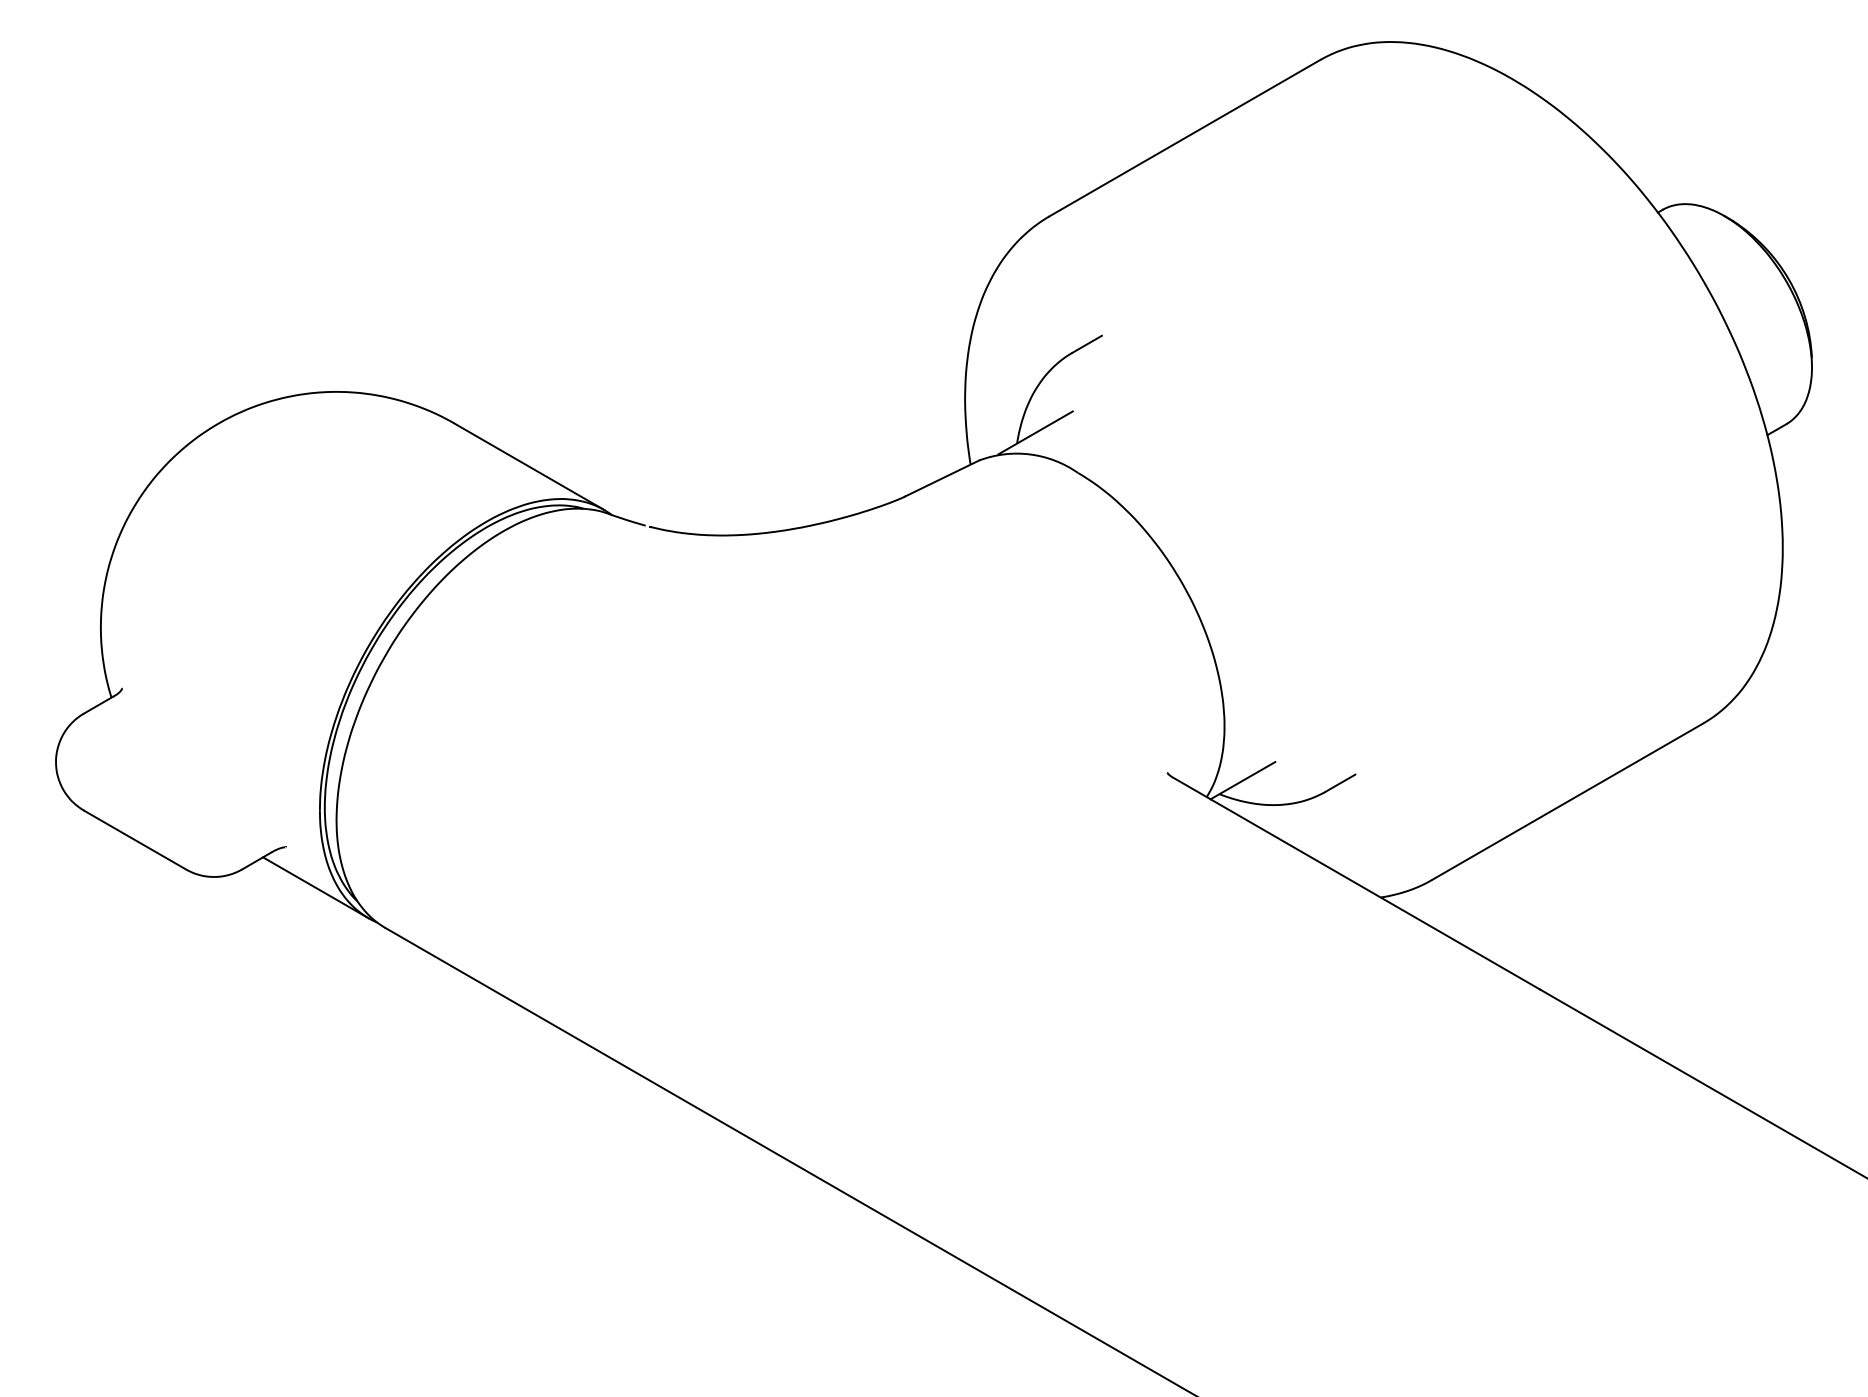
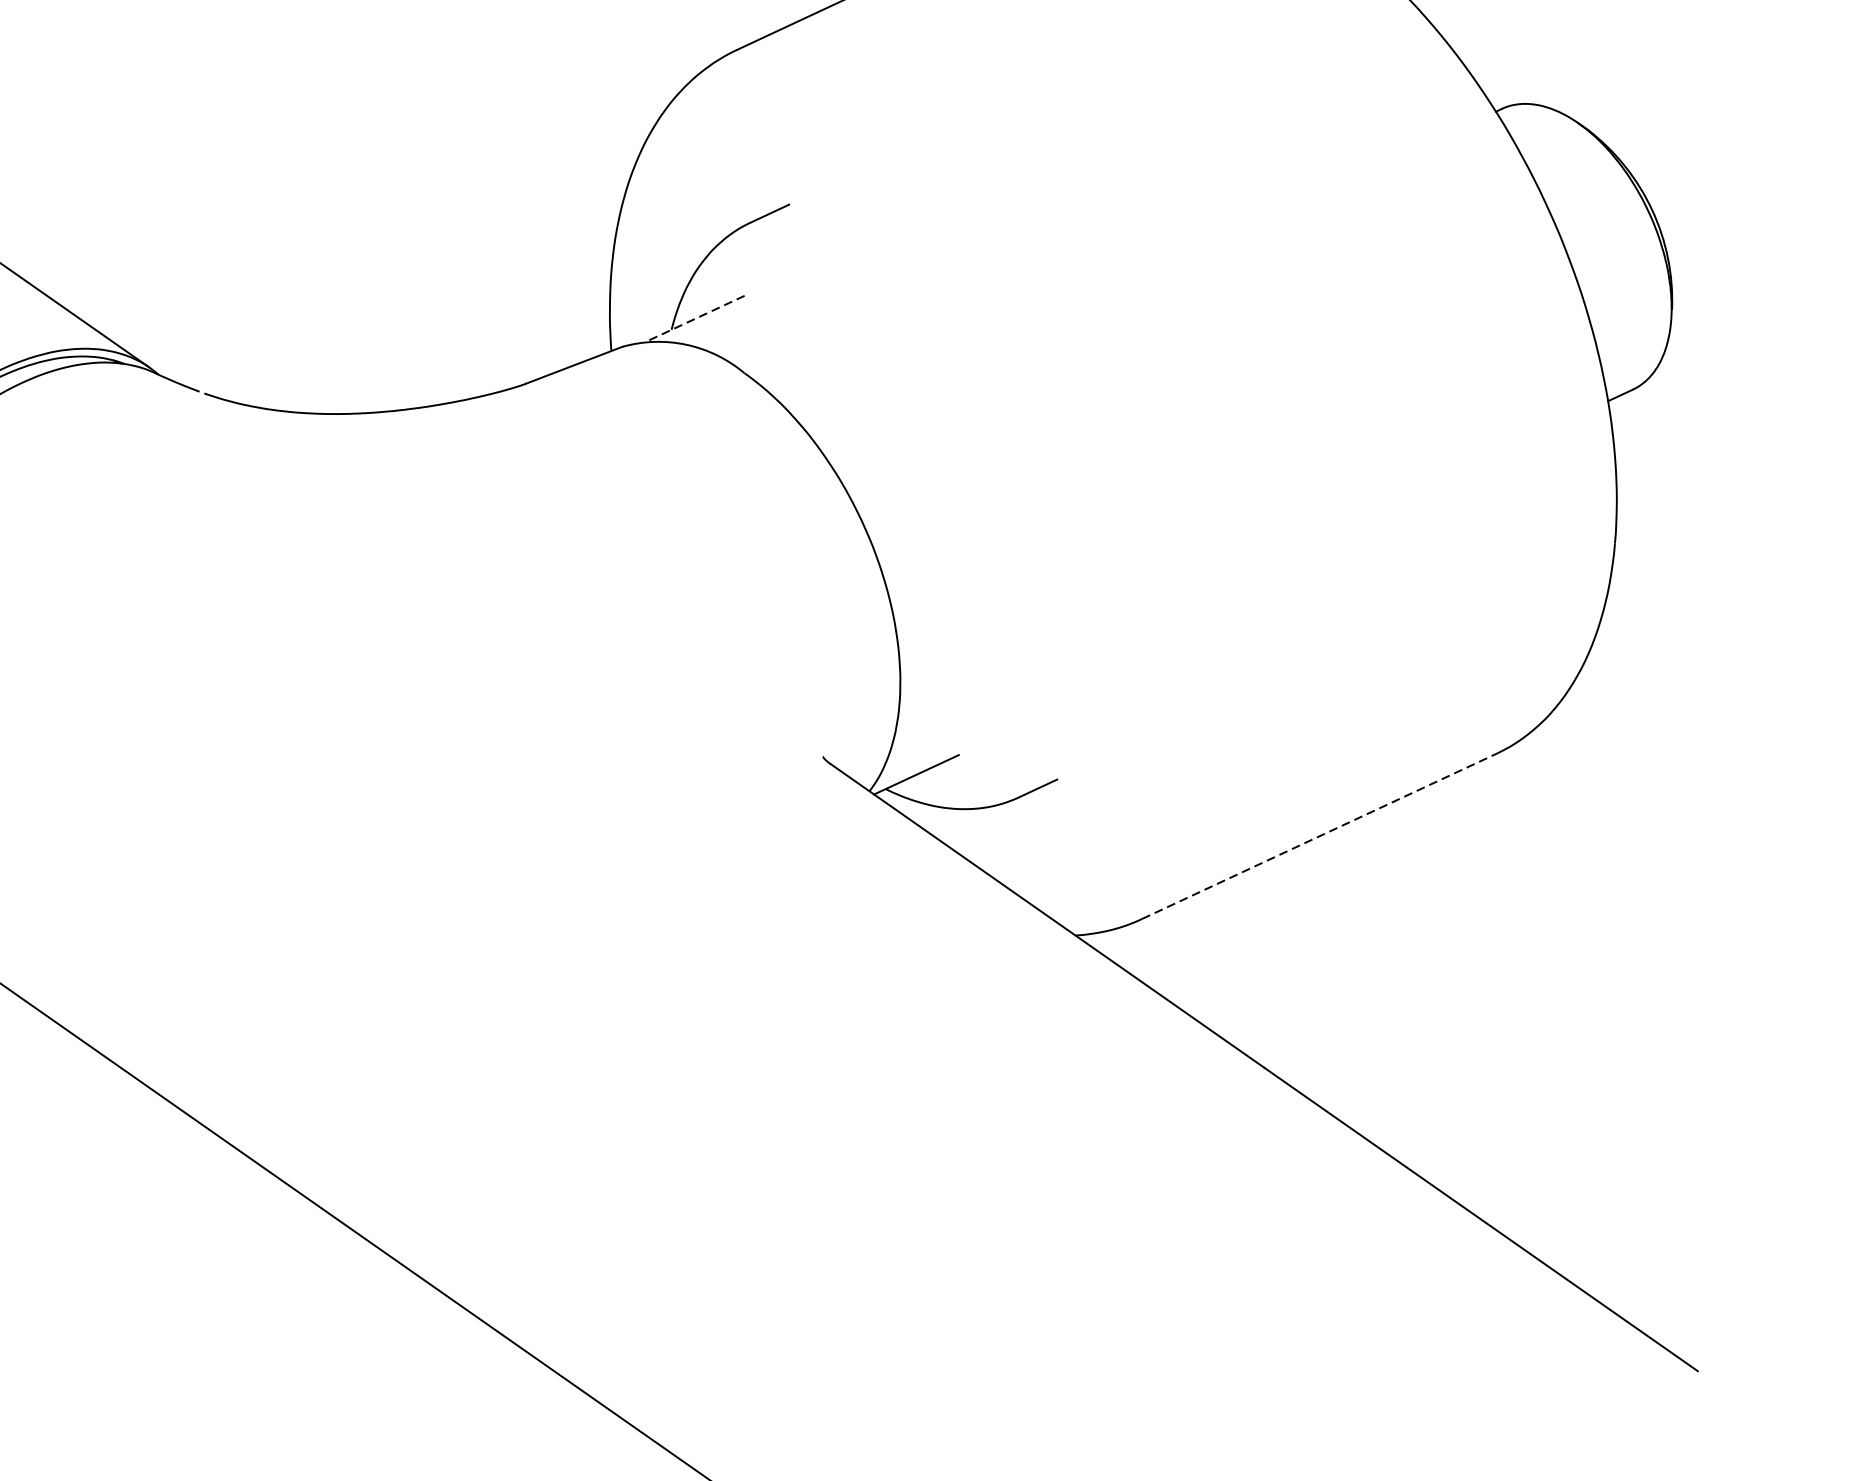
line: (1035, 432) -> (695, 318), solid -> dashed
line: (1568, 801) -> (1320, 836), solid -> dashed

